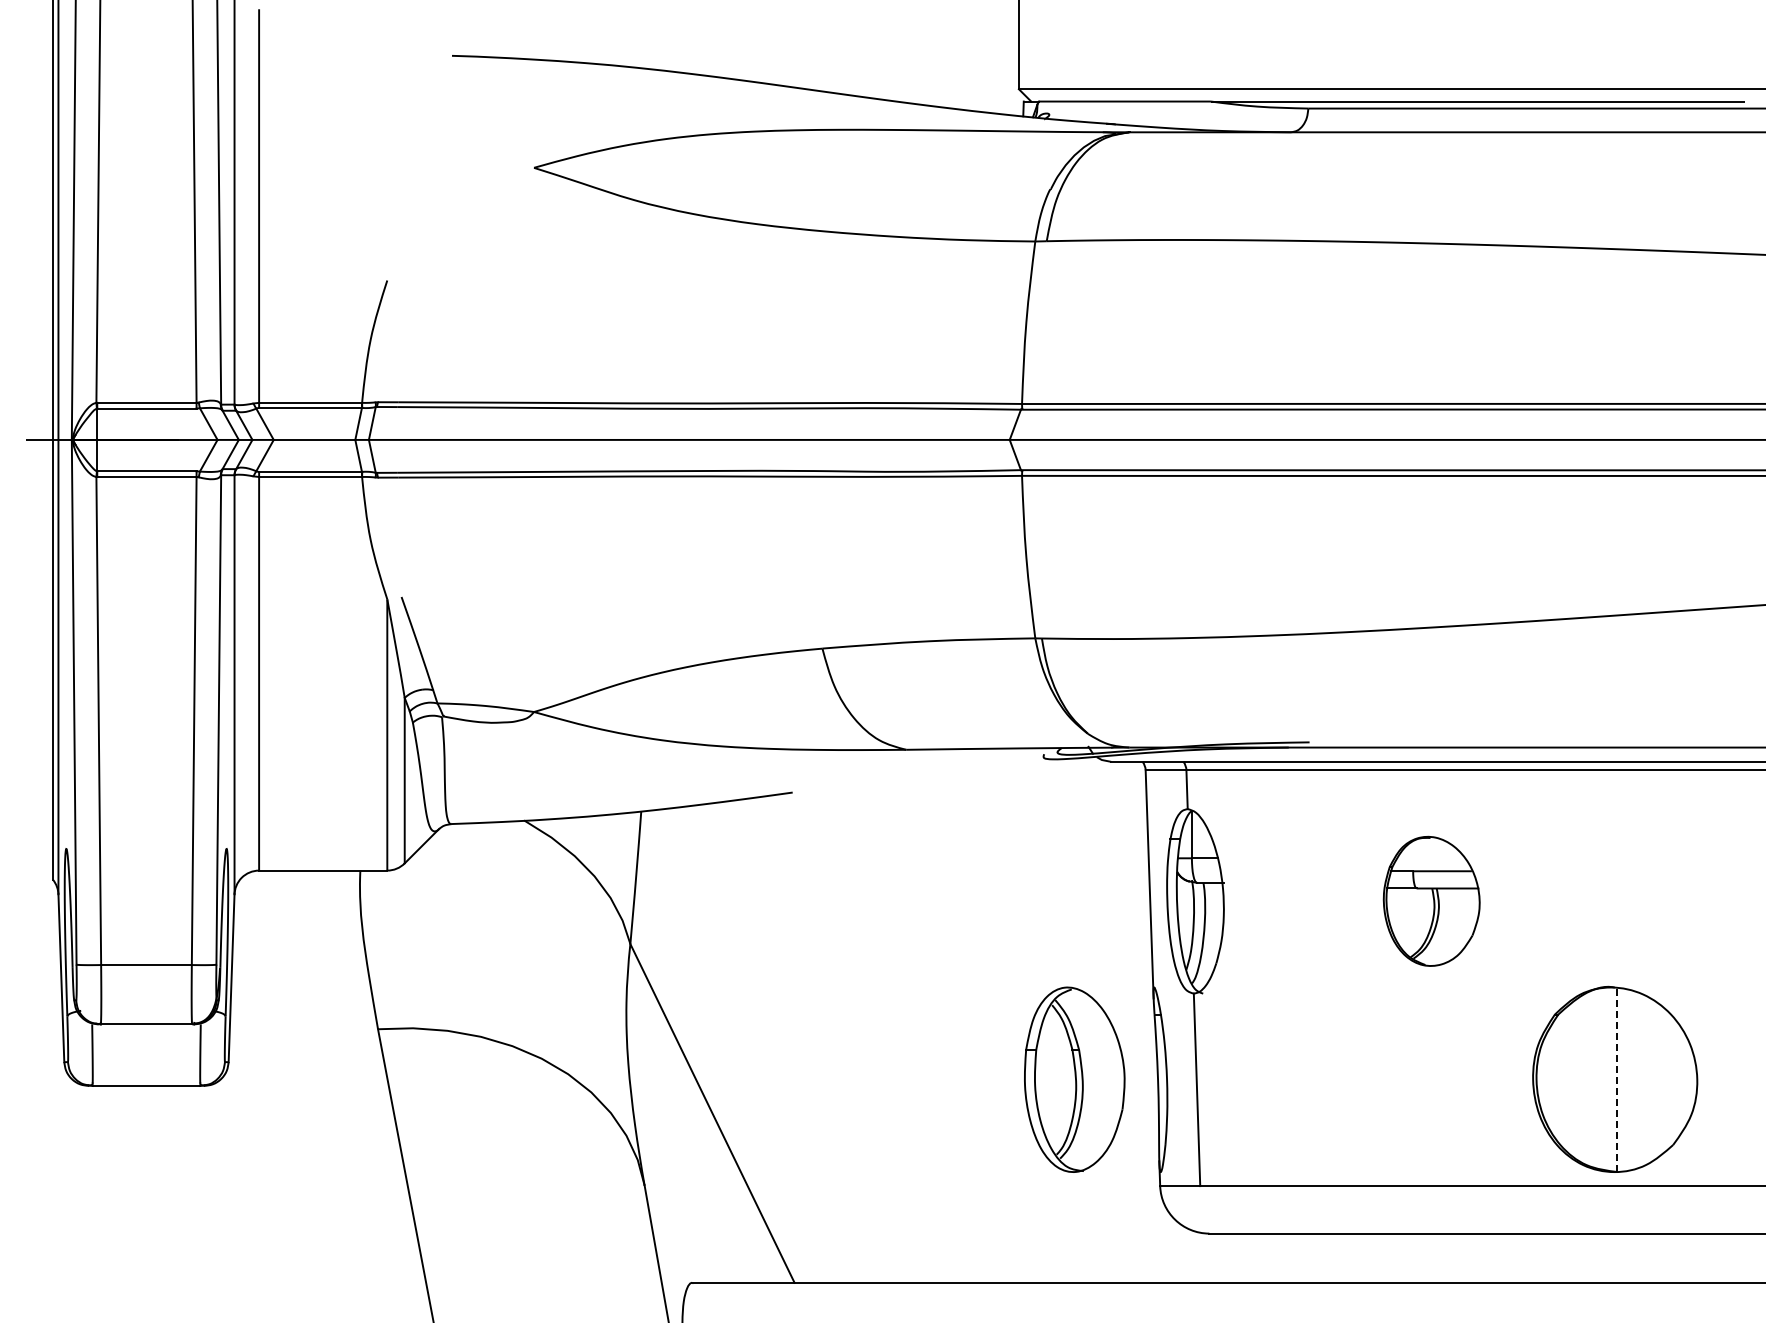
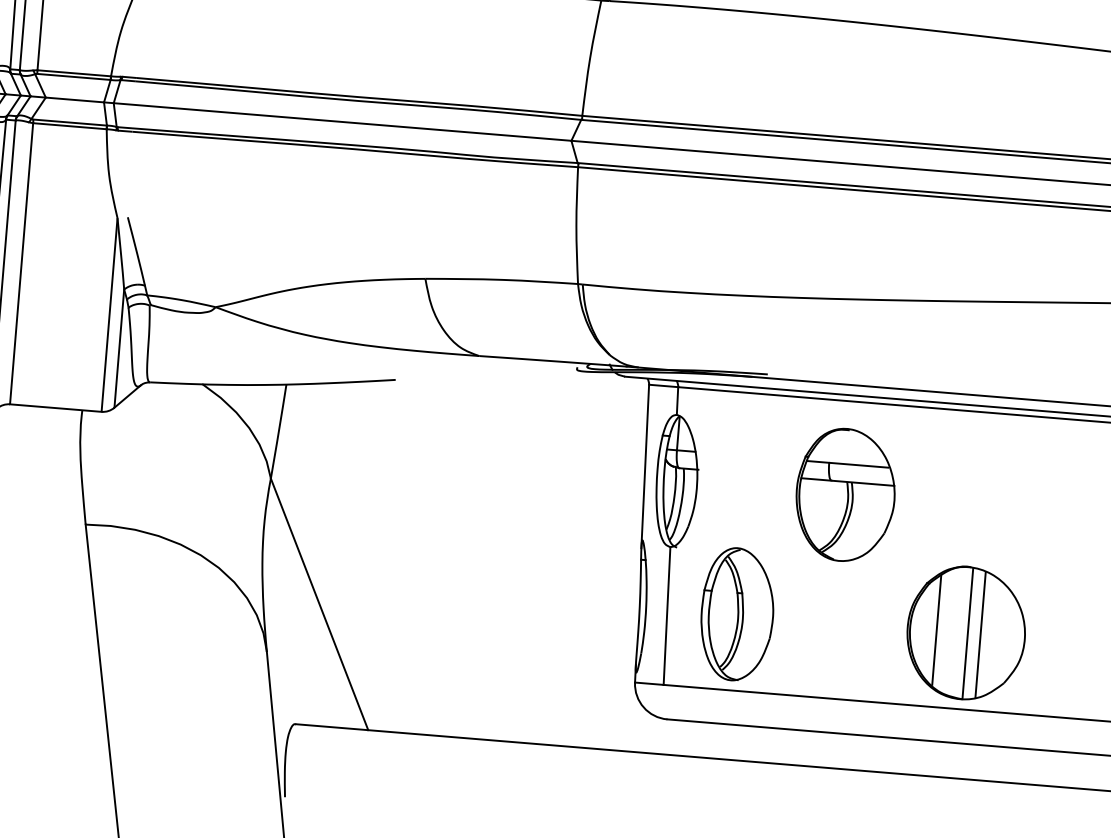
part: (1431, 901) -> (845, 495), size x1.43
line: (1573, 1078) -> (936, 629), added
part: (1074, 1079) -> (737, 614), moved
line: (1635, 1079) -> (980, 634), added
line: (1617, 1080) -> (967, 633), dashed -> solid

